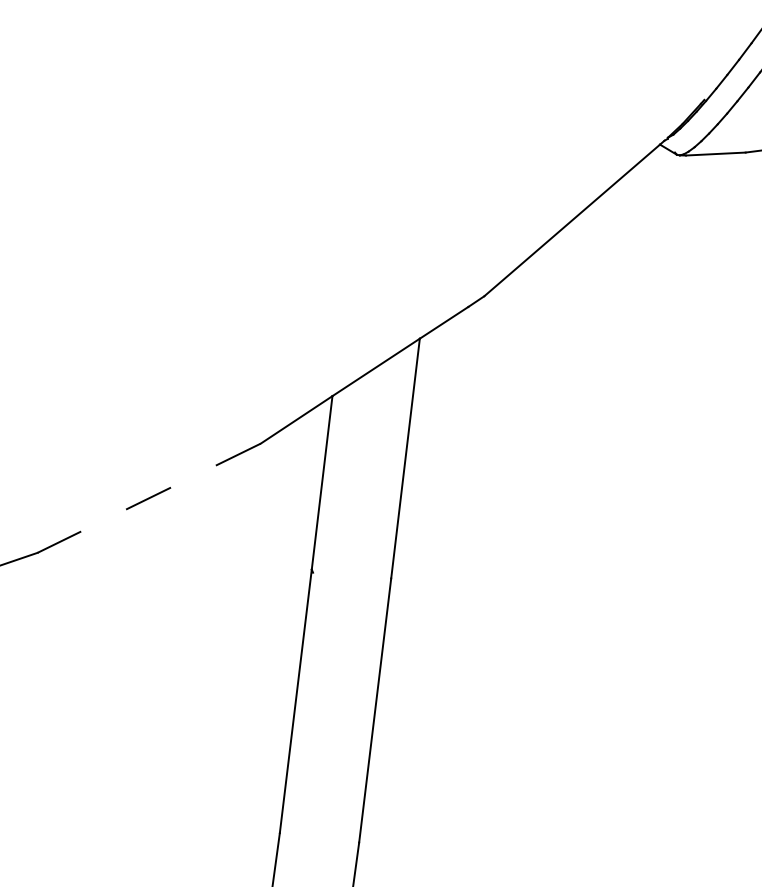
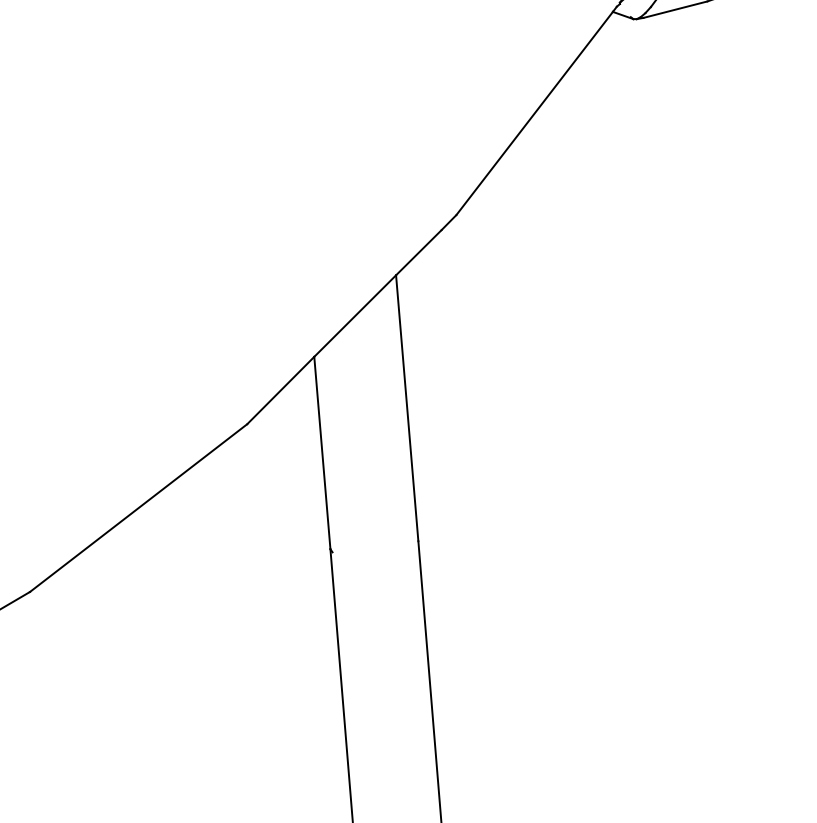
line: (148, 498) -> (137, 508), dashed -> solid

